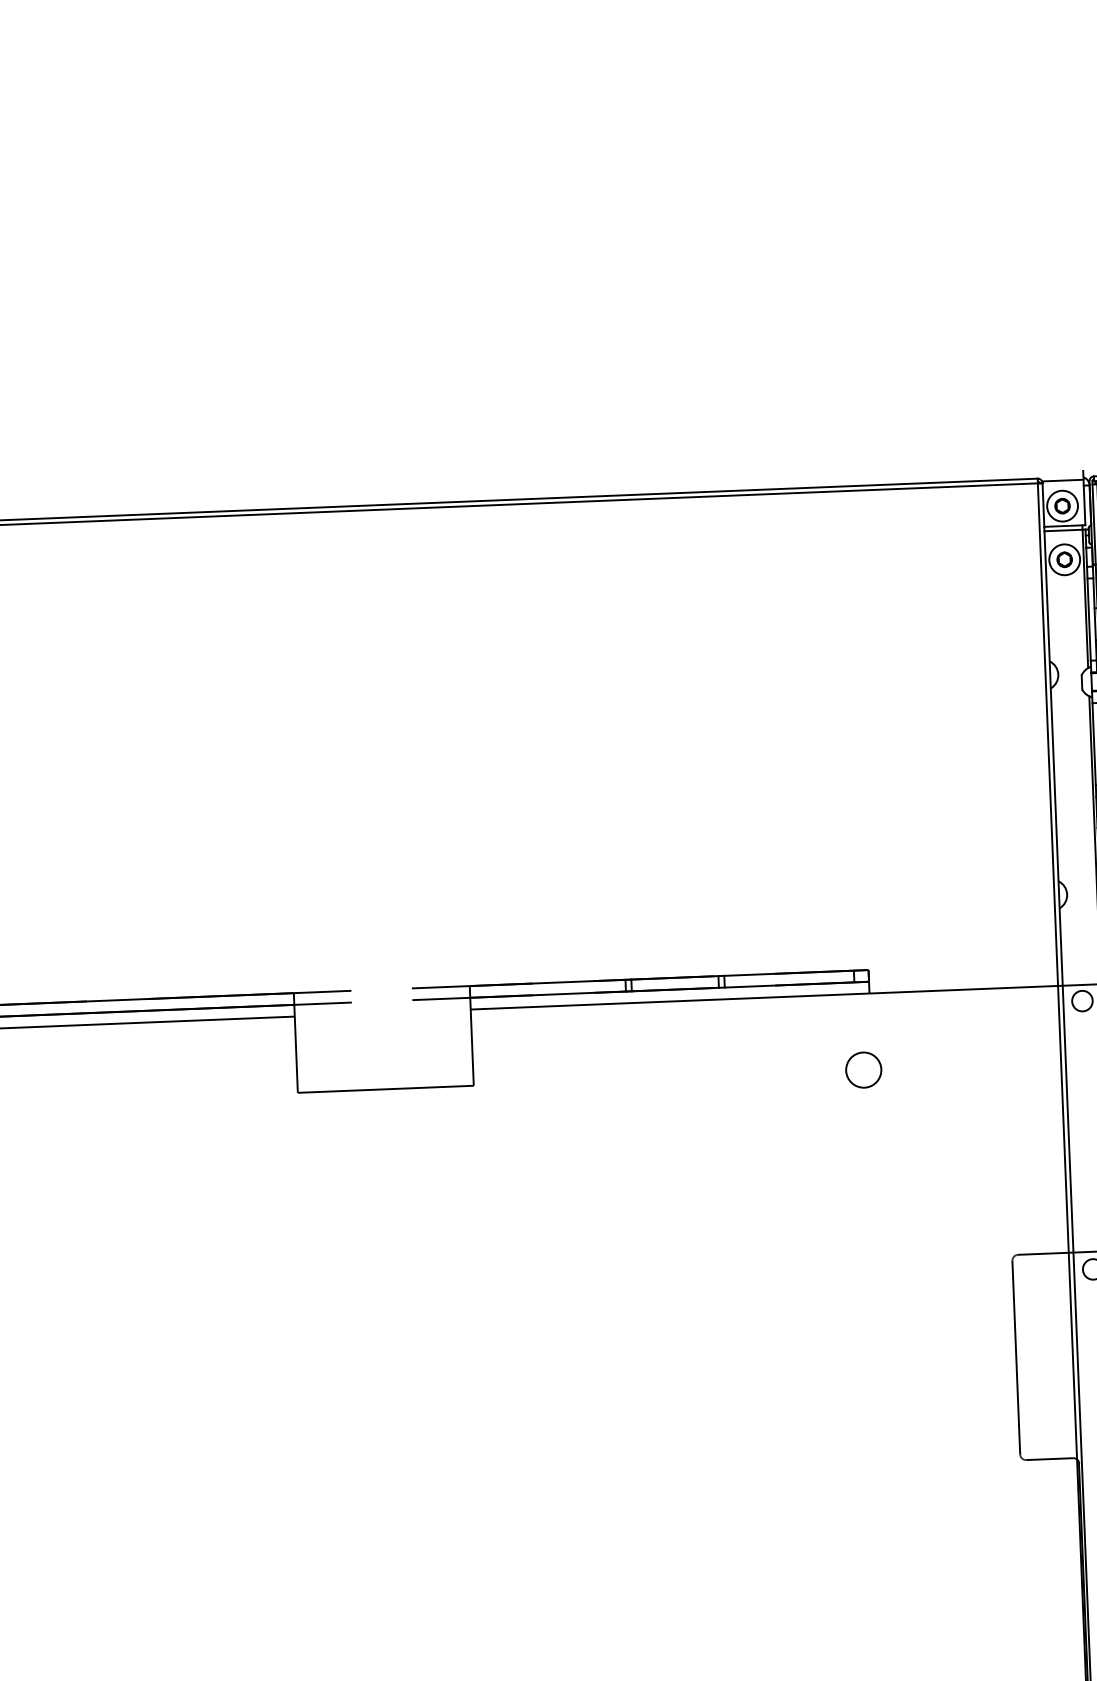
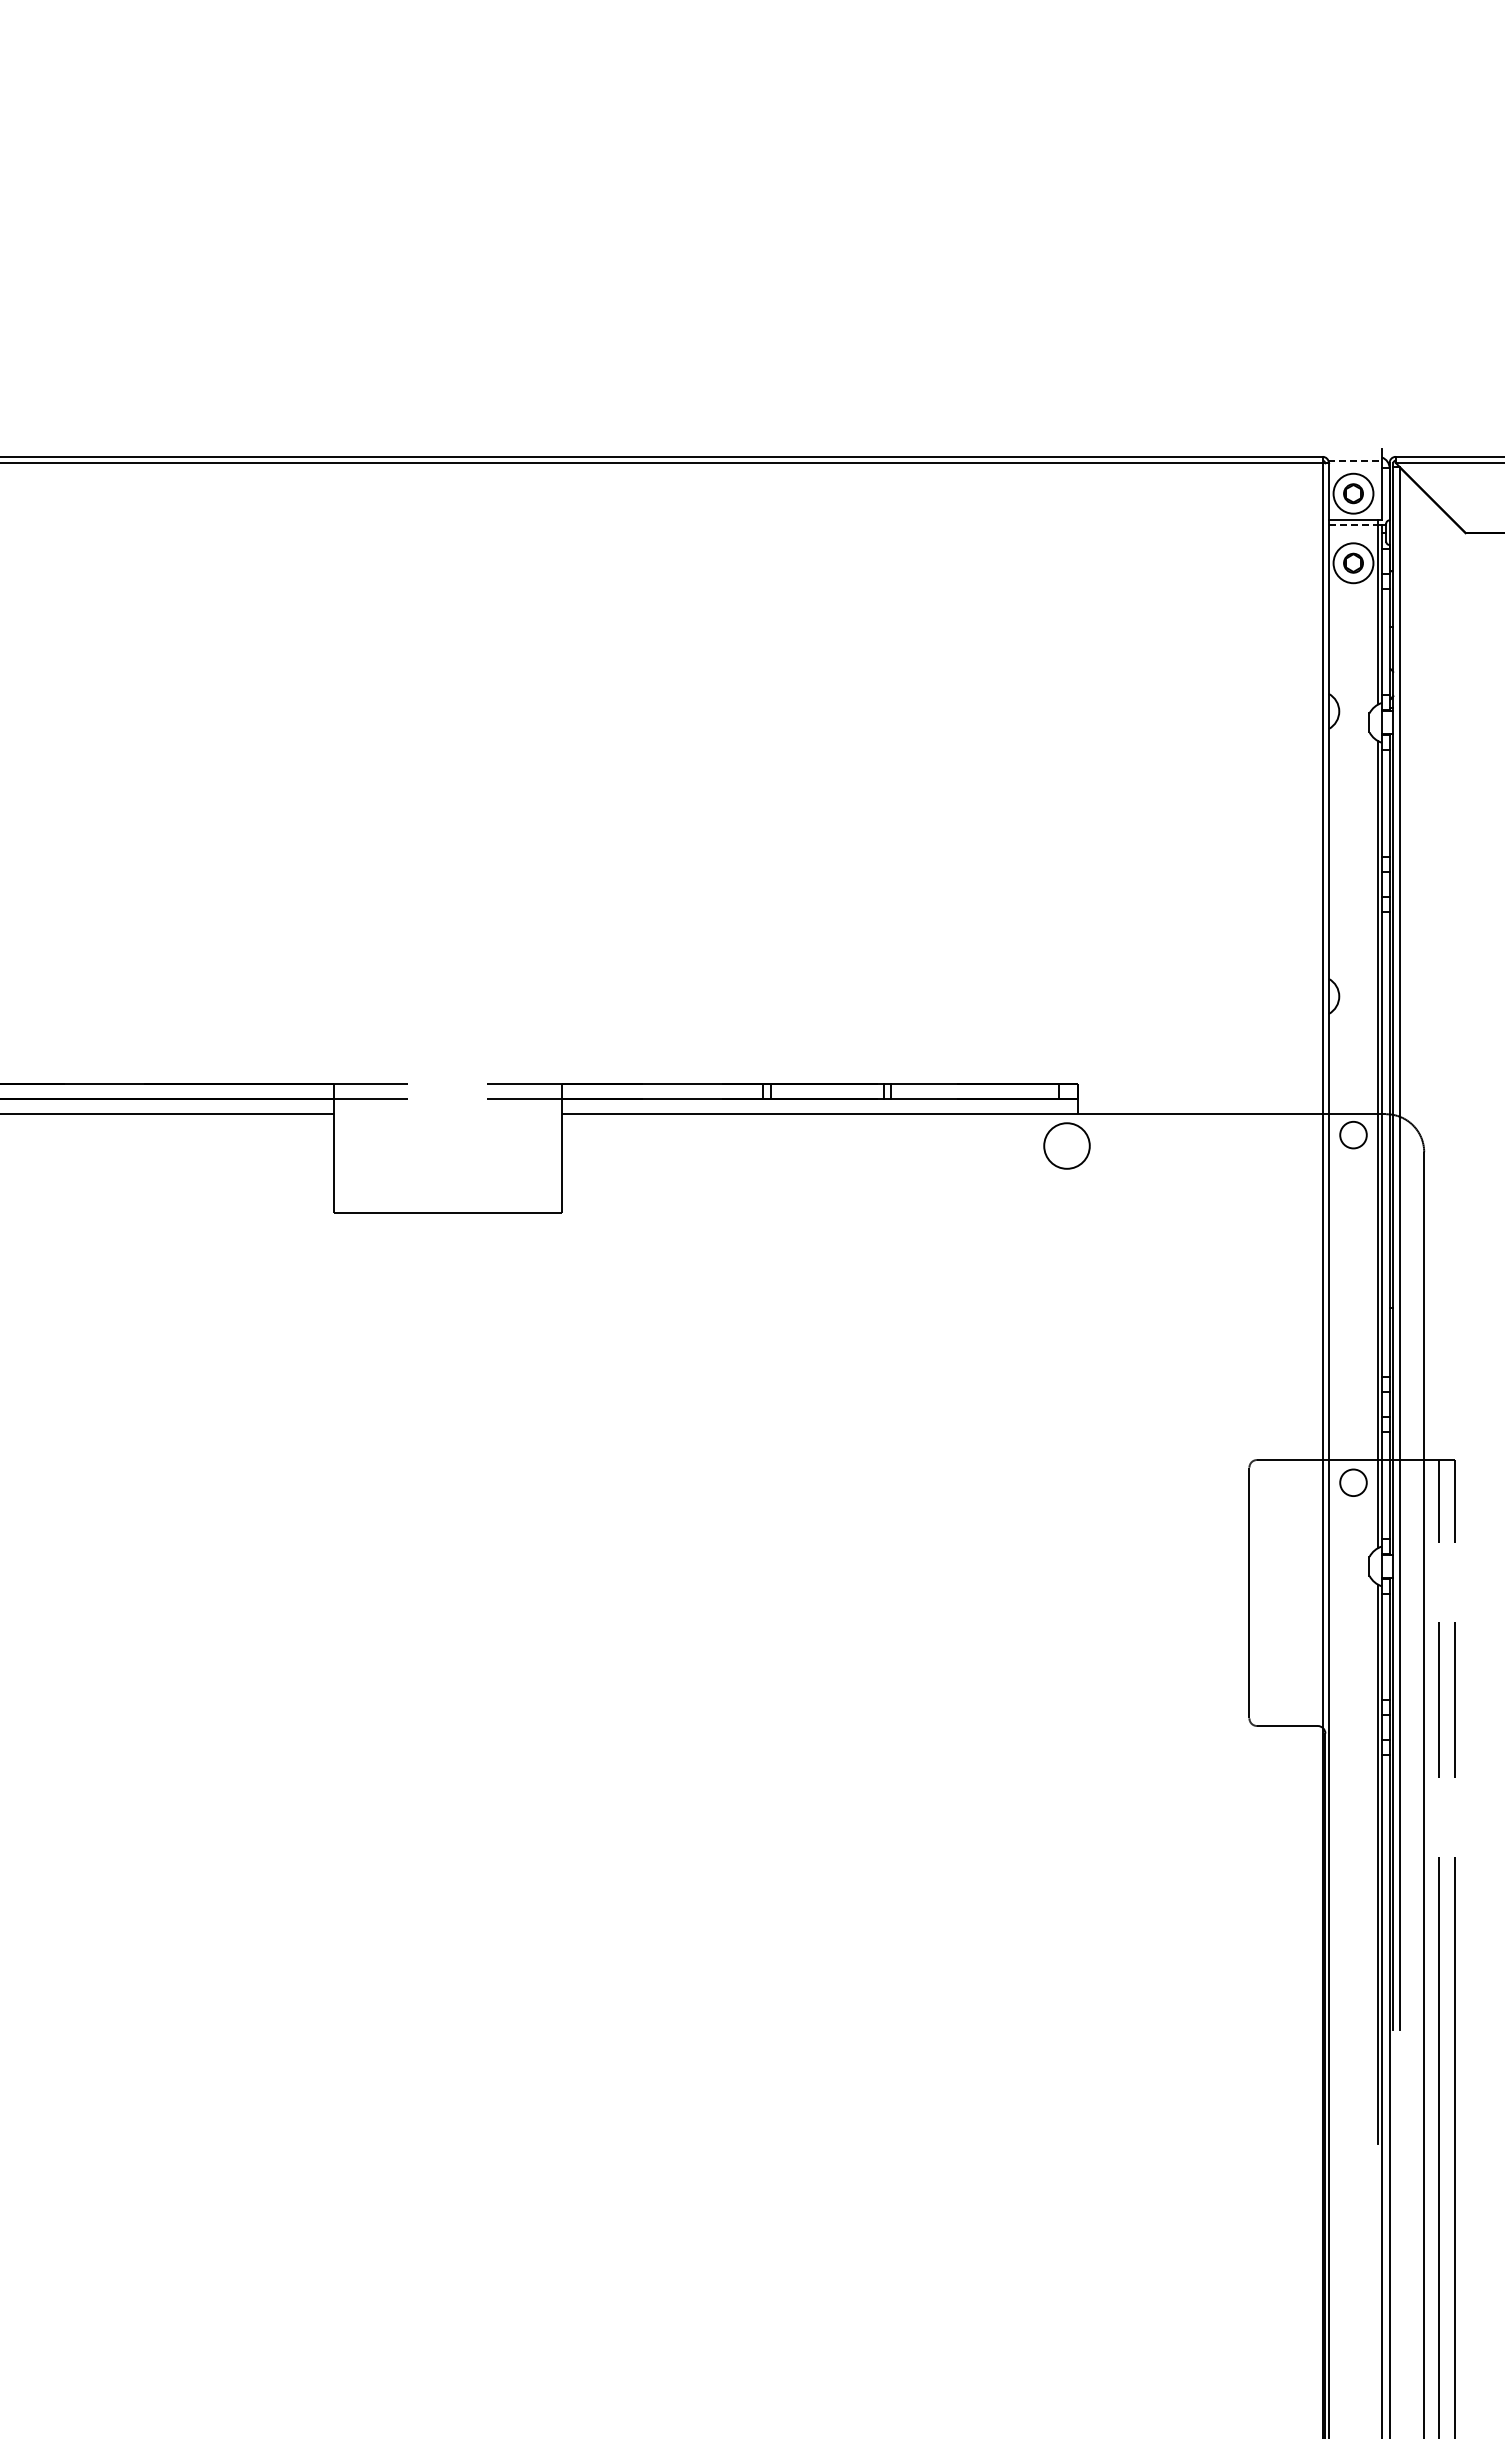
line: (1063, 480) -> (1355, 460), solid -> dashed
line: (1063, 530) -> (1353, 525), solid -> dashed
circle: (863, 1069) -> (1066, 1145), moved

